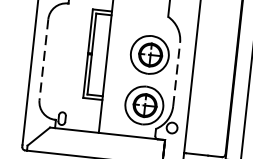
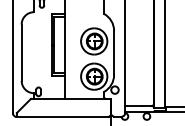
line: (43, 60) -> (21, 53), dashed -> solid
line: (177, 73) -> (114, 52), dashed -> solid

